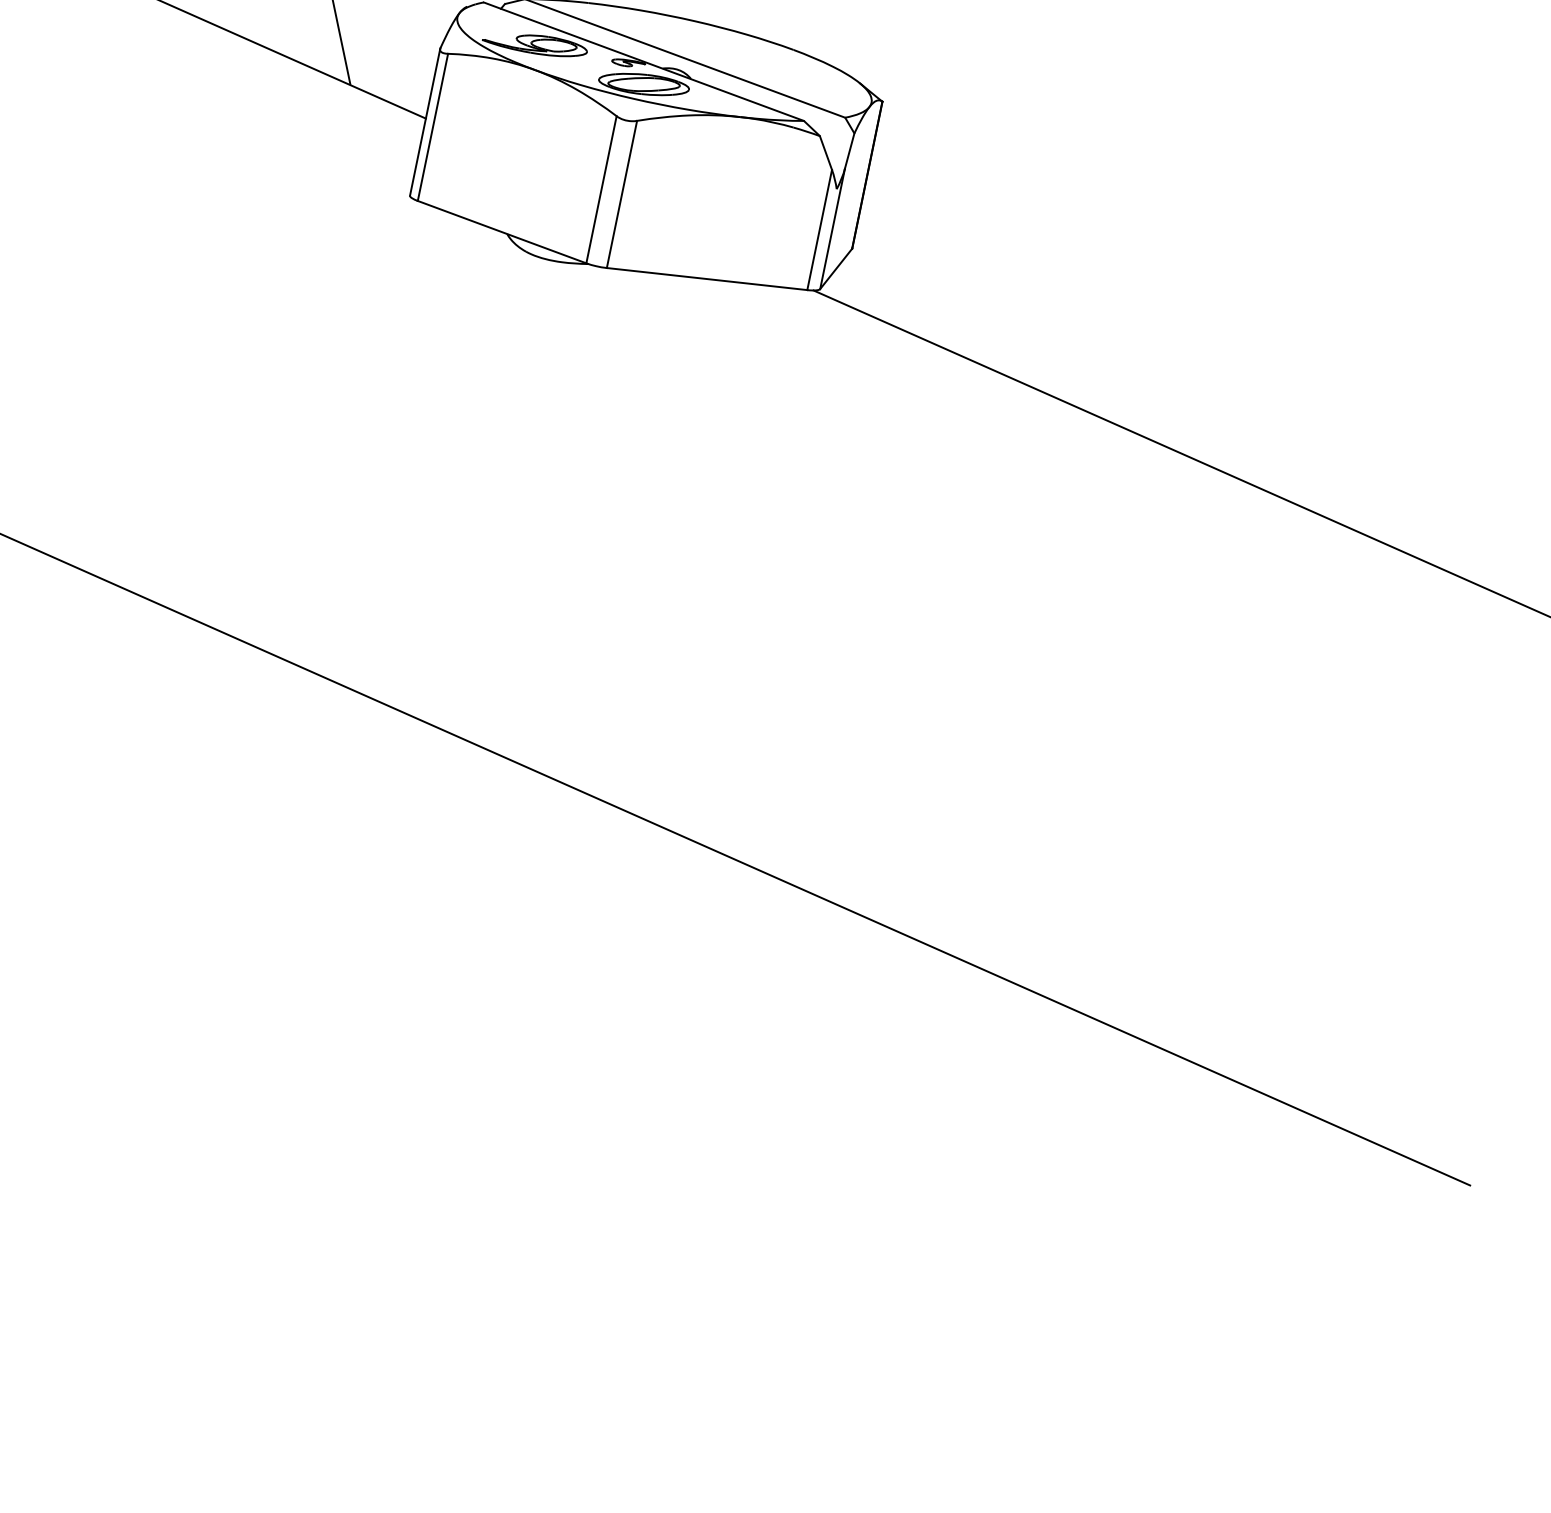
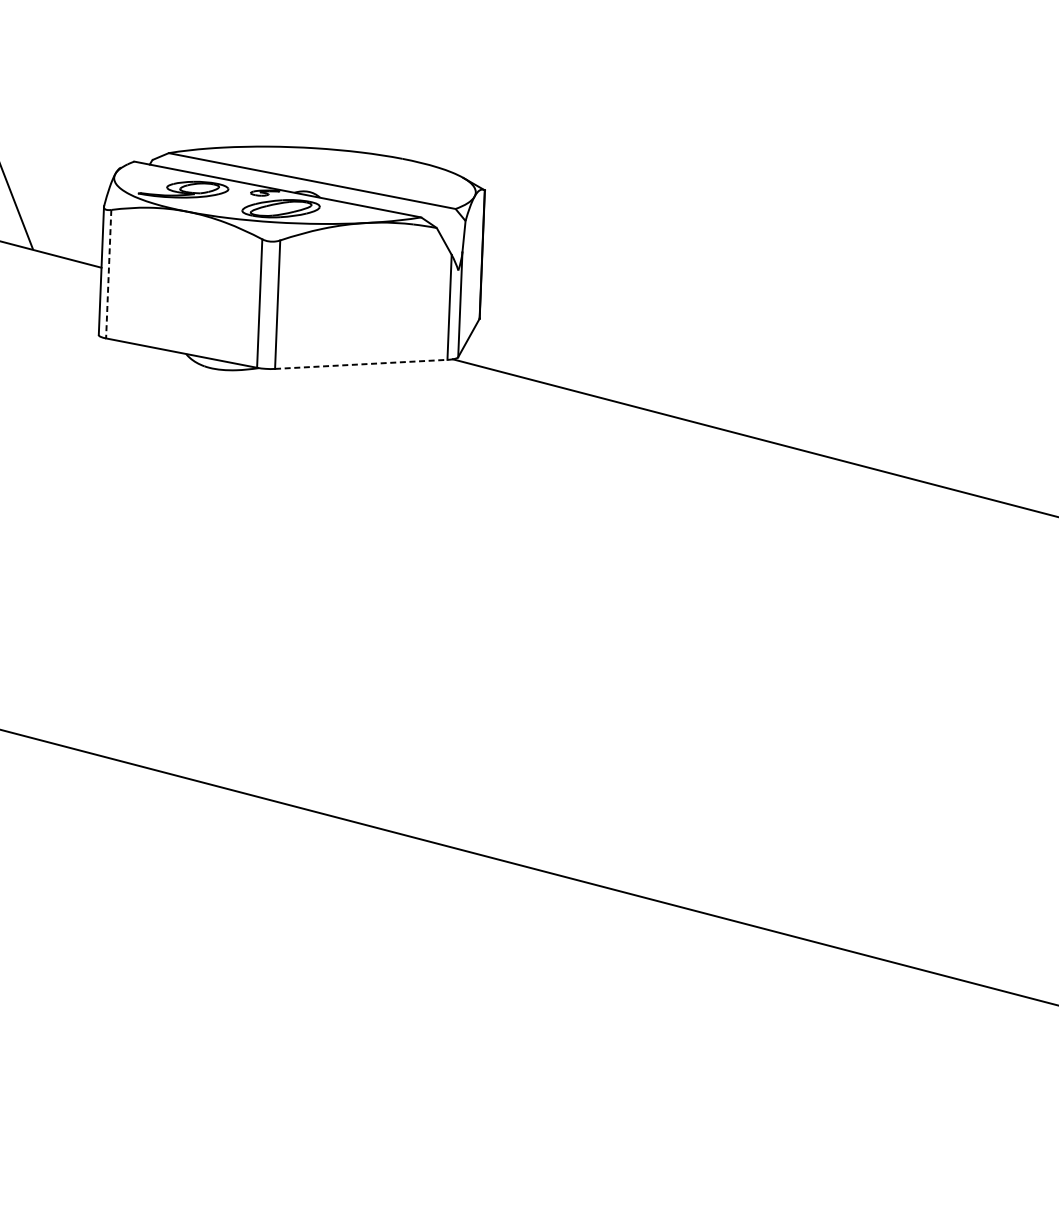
line: (432, 127) -> (108, 274), solid -> dashed
line: (707, 279) -> (361, 364), solid -> dashed

